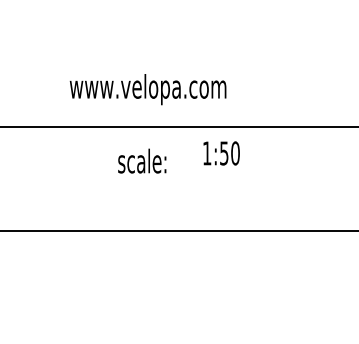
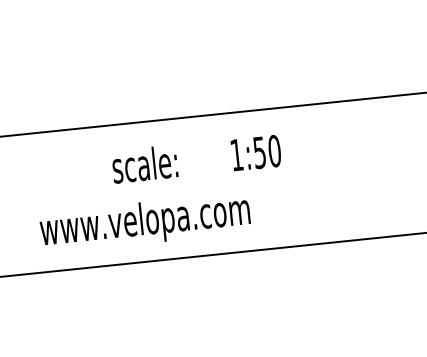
text: (147, 89) -> (144, 222), moved
text: (221, 153) -> (256, 153), moved
text: (142, 160) -> (145, 163), moved

